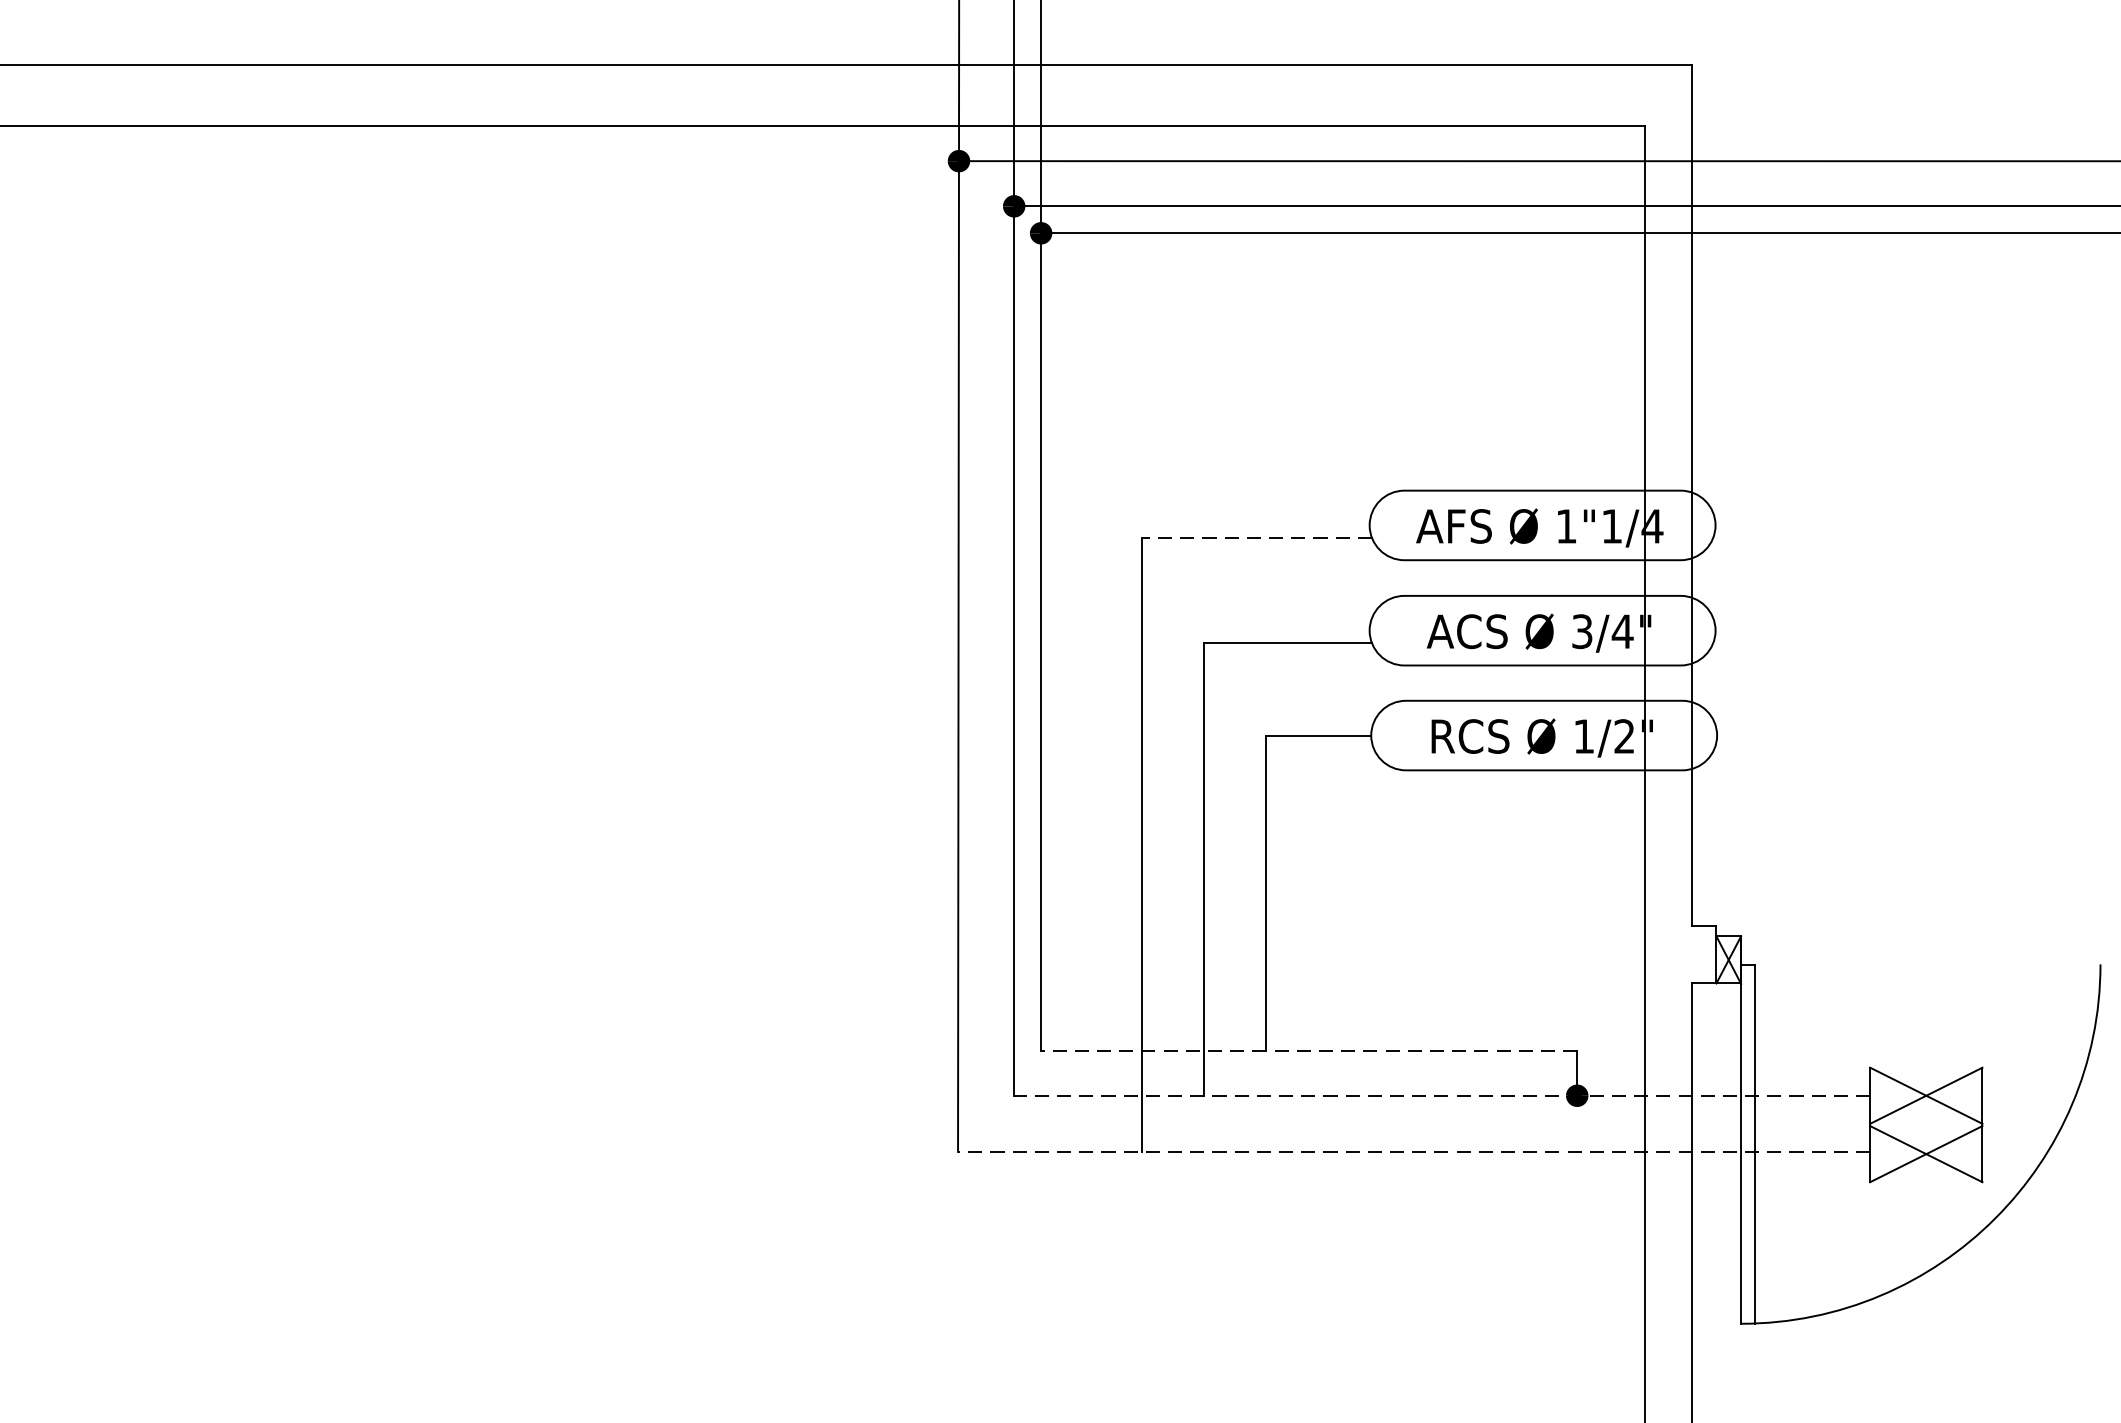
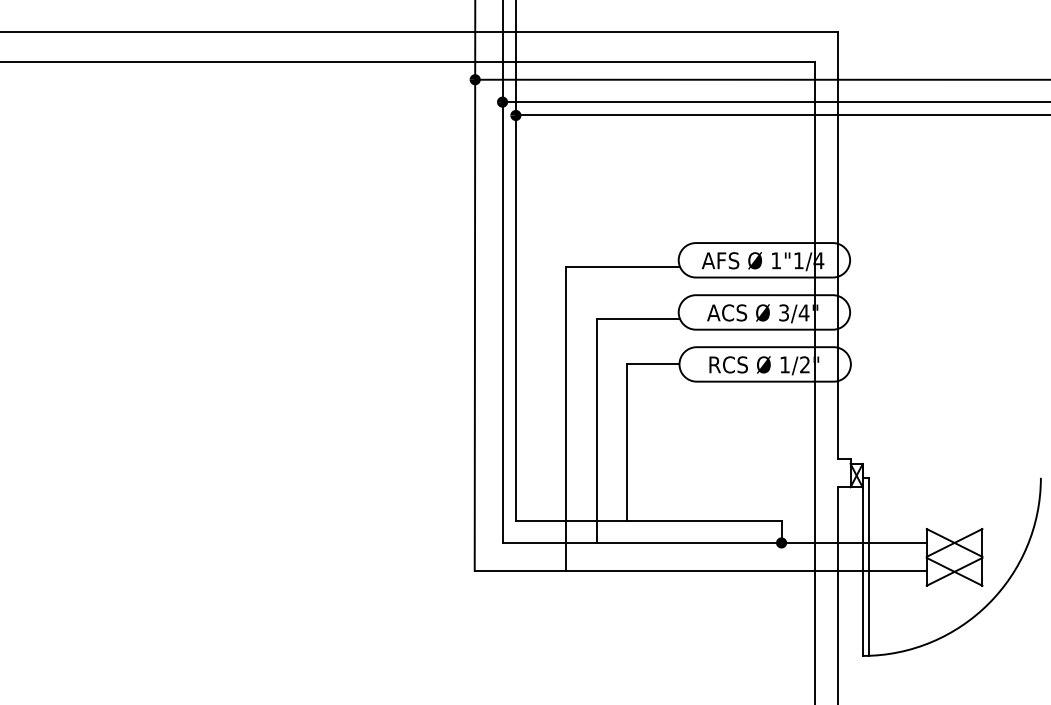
line: (1256, 537) -> (622, 266), dashed -> solid
line: (1308, 1050) -> (648, 520), dashed -> solid
line: (1441, 1094) -> (714, 542), dashed -> solid
line: (1413, 1151) -> (700, 570), dashed -> solid

